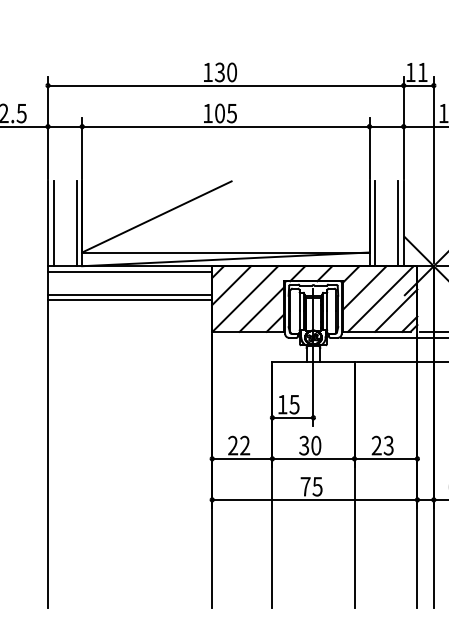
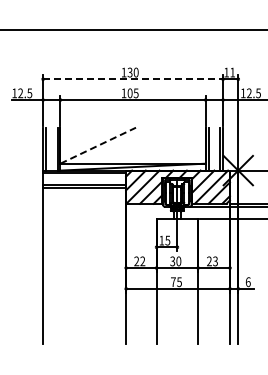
line: (226, 86) -> (133, 79), solid -> dashed
line: (157, 216) -> (98, 145), solid -> dashed

